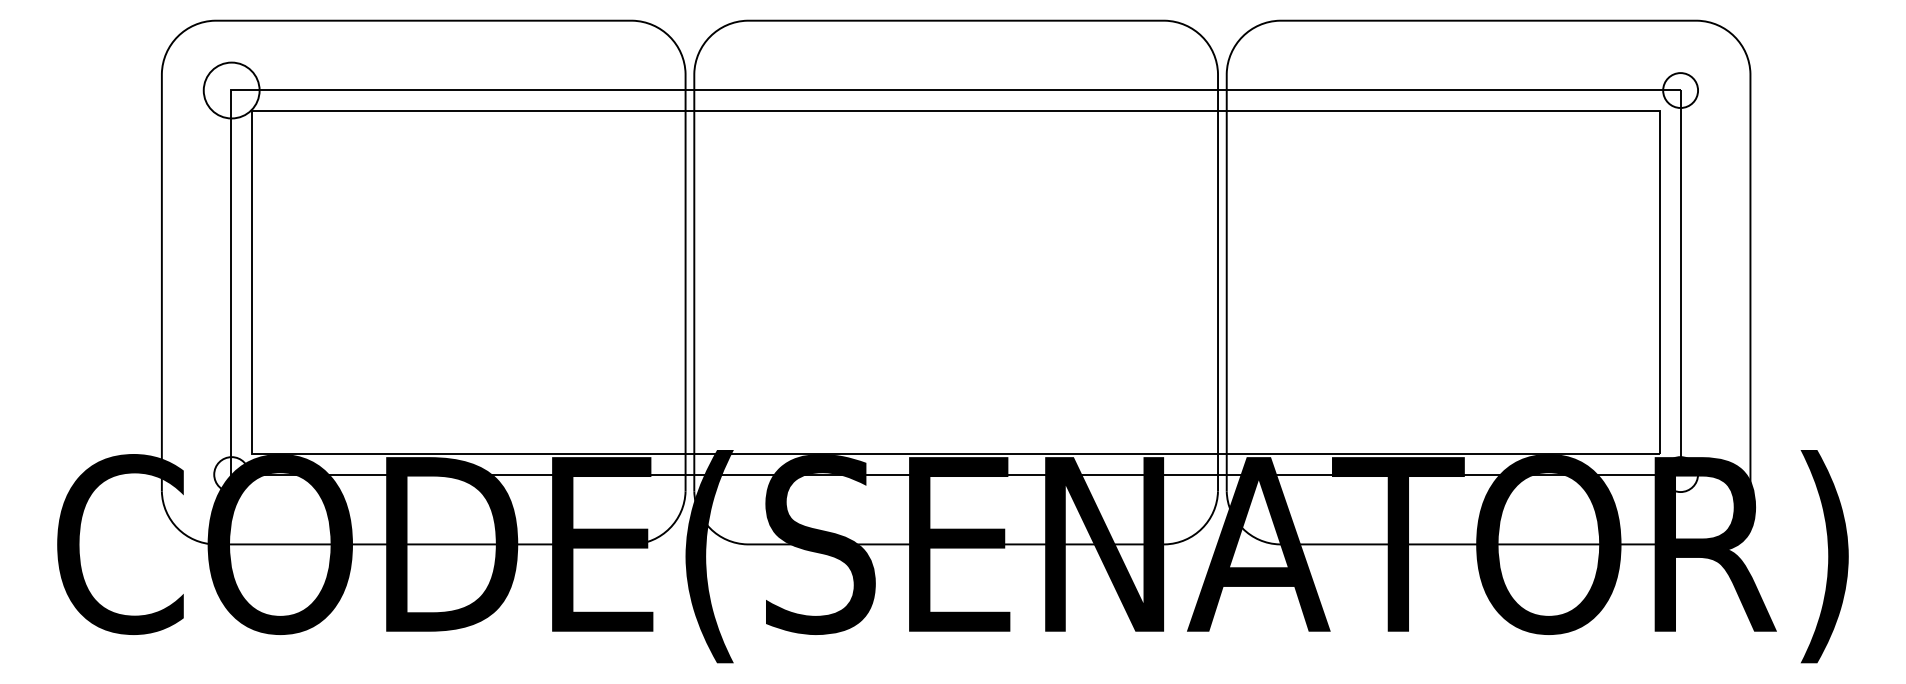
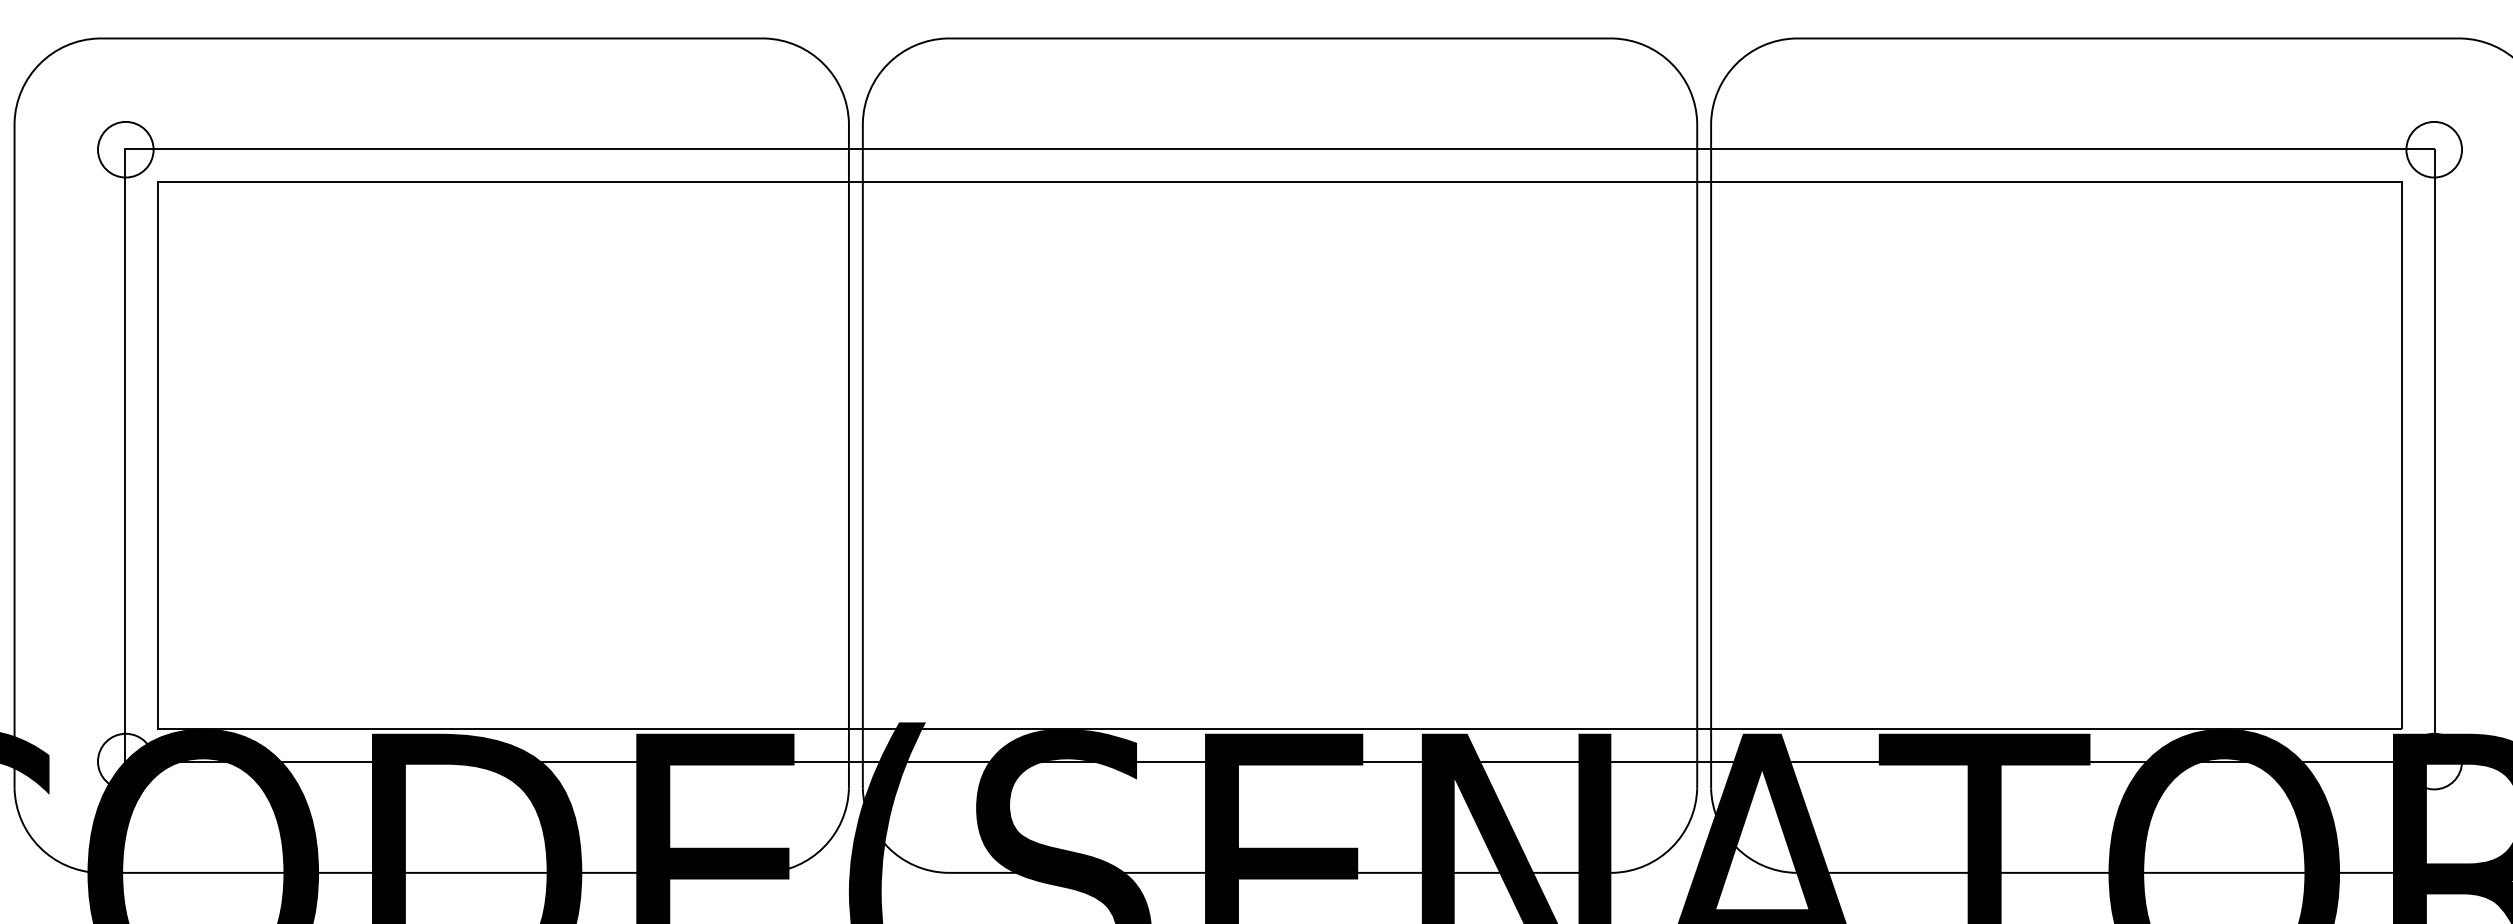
circle: (231, 90) -> (125, 149), size x0.62

